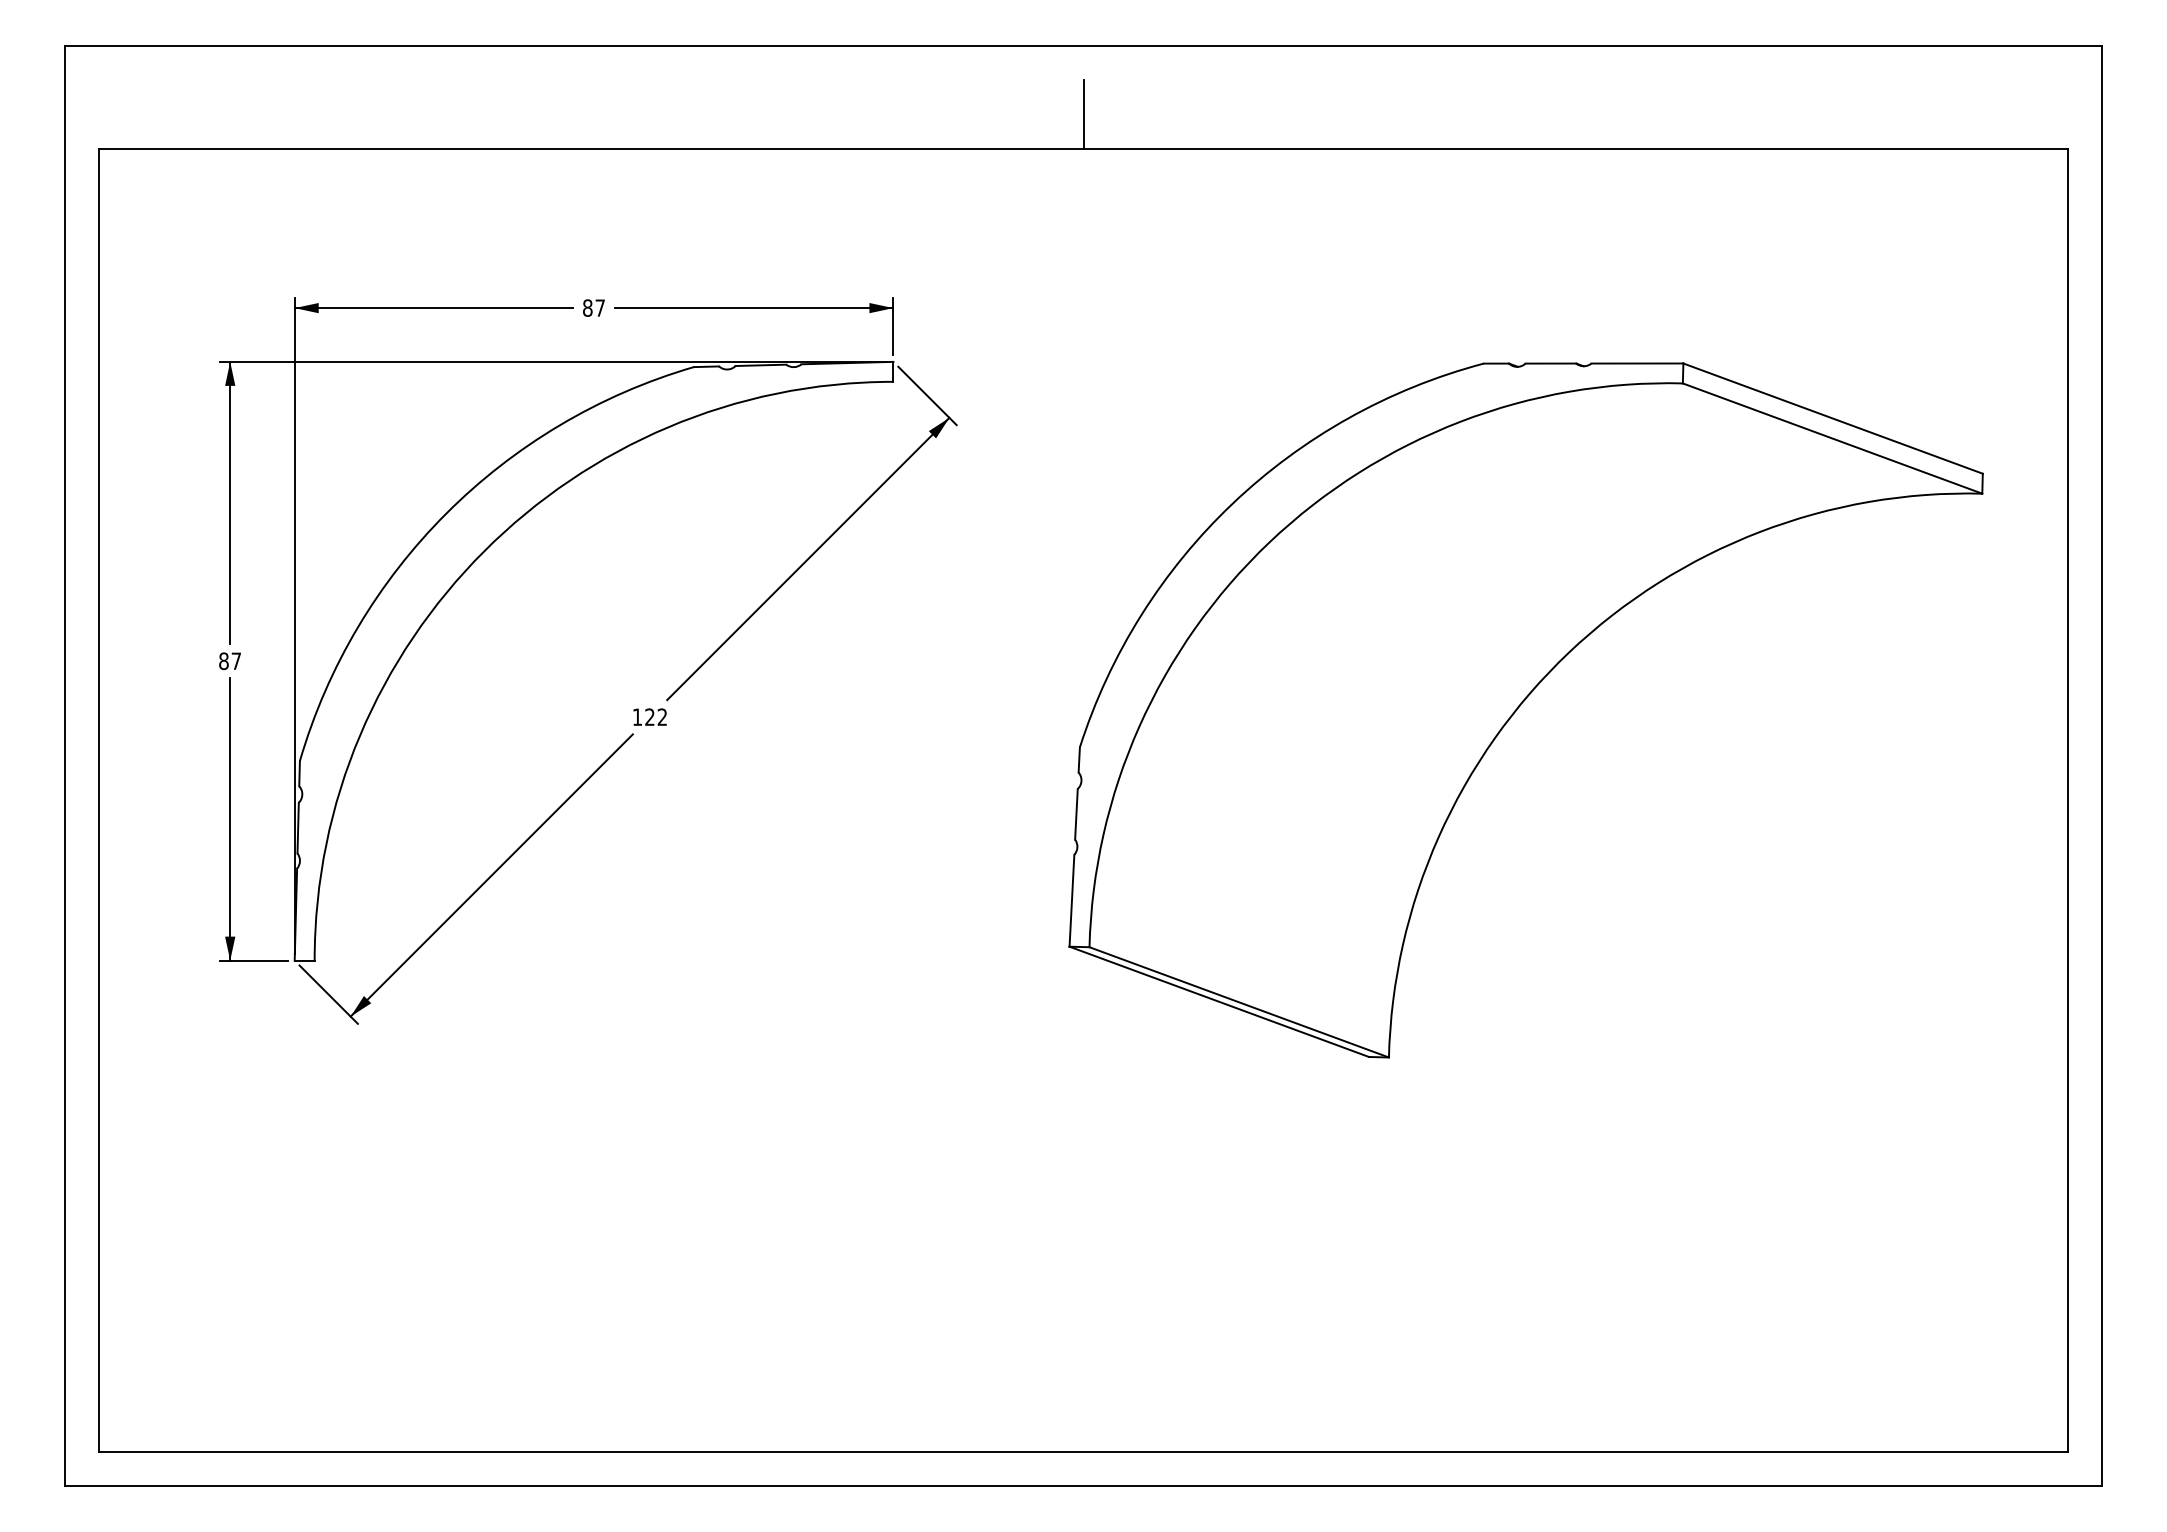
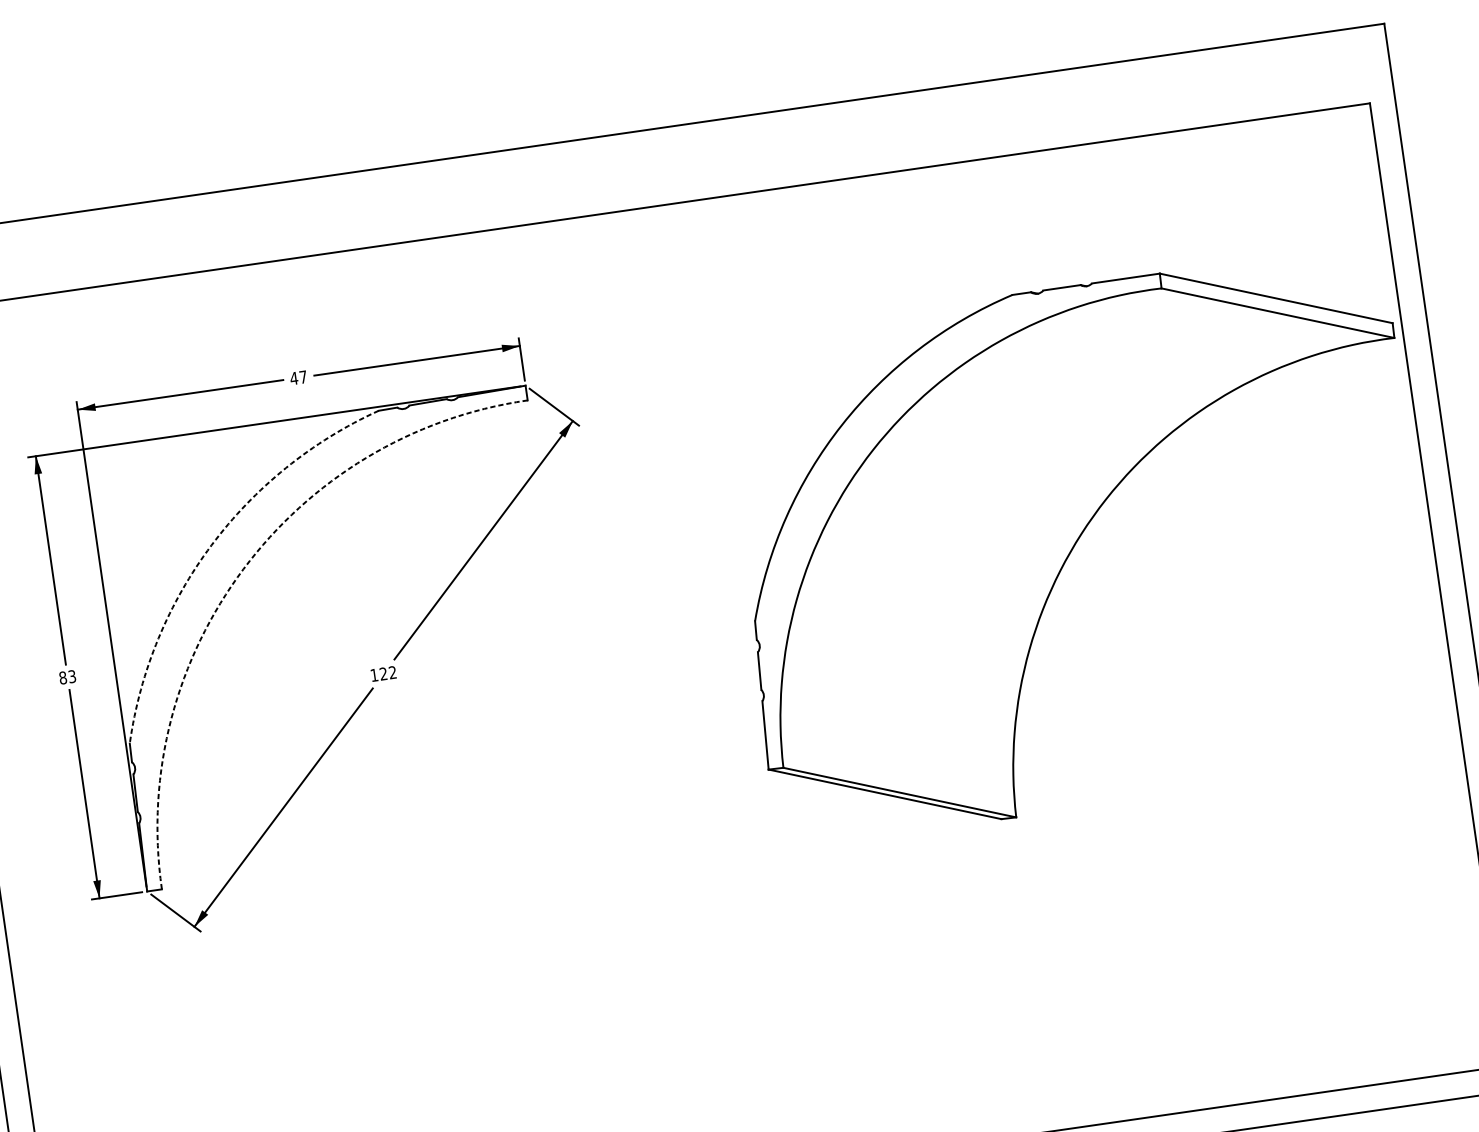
line: (1083, 114) -> (639, 182), removed
text: (587, 307) -> (293, 378), 87 -> 47
arc: (446, 513) -> (211, 545), solid -> dashed
arc: (484, 551) -> (243, 569), solid -> dashed
text: (236, 661) -> (72, 676), 87 -> 83
part: (1520, 706) -> (1076, 544), moved

